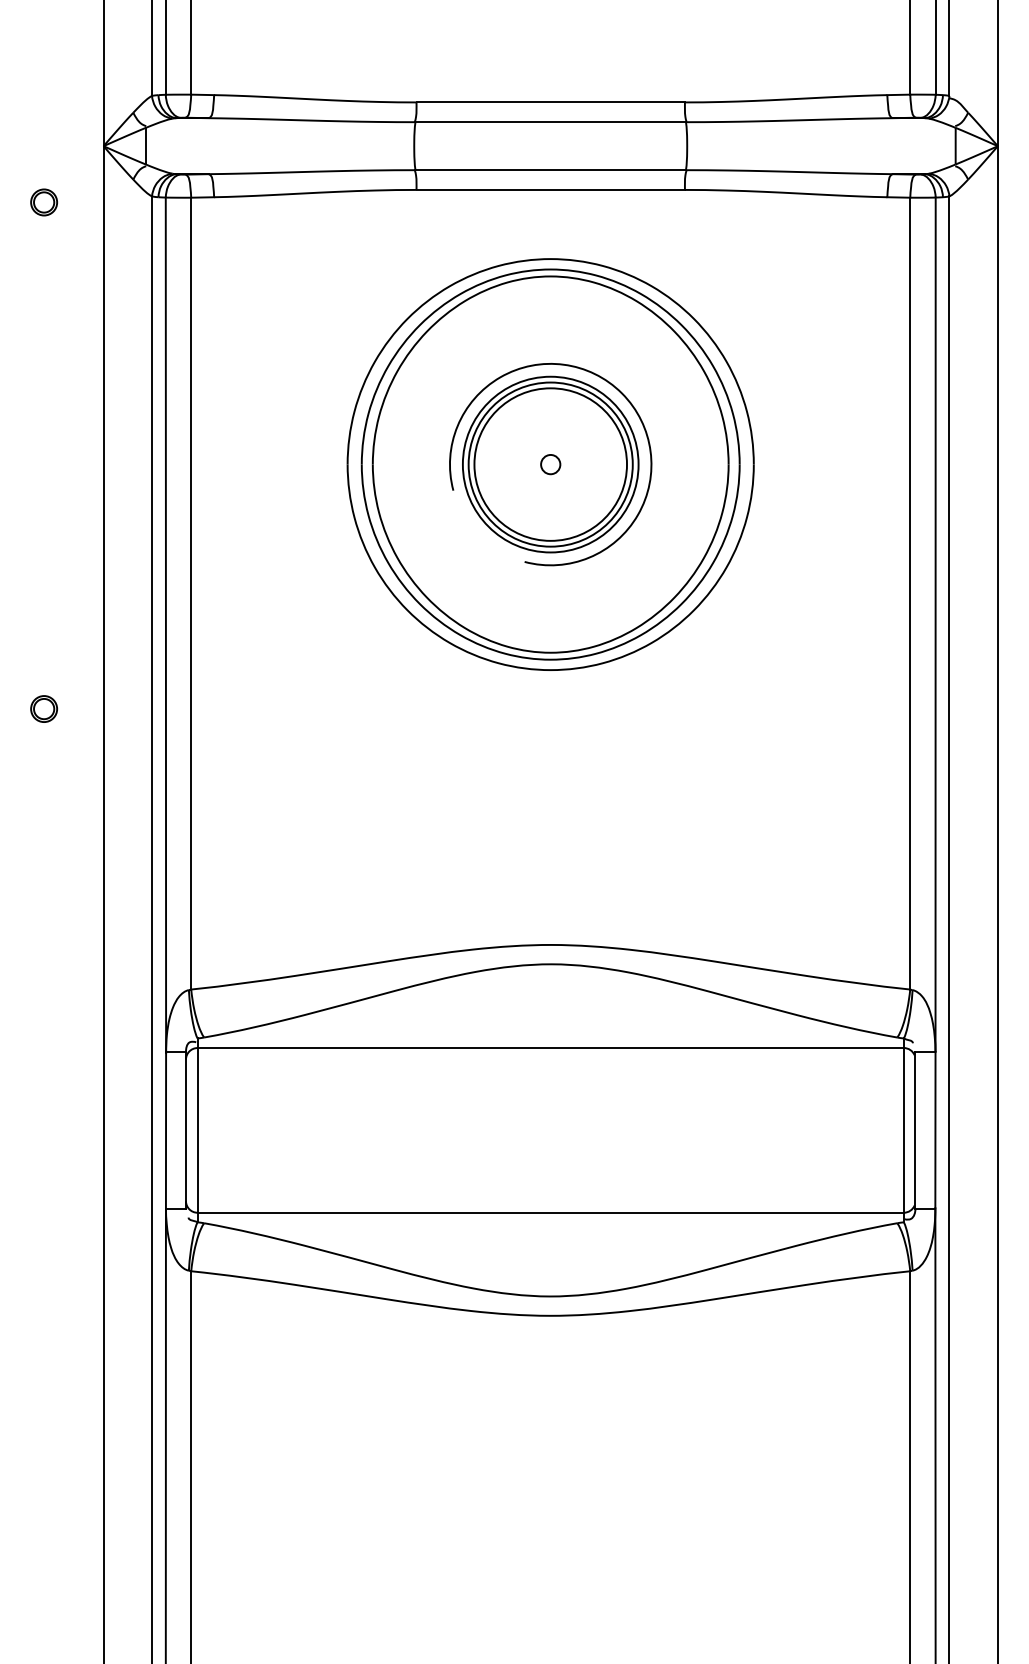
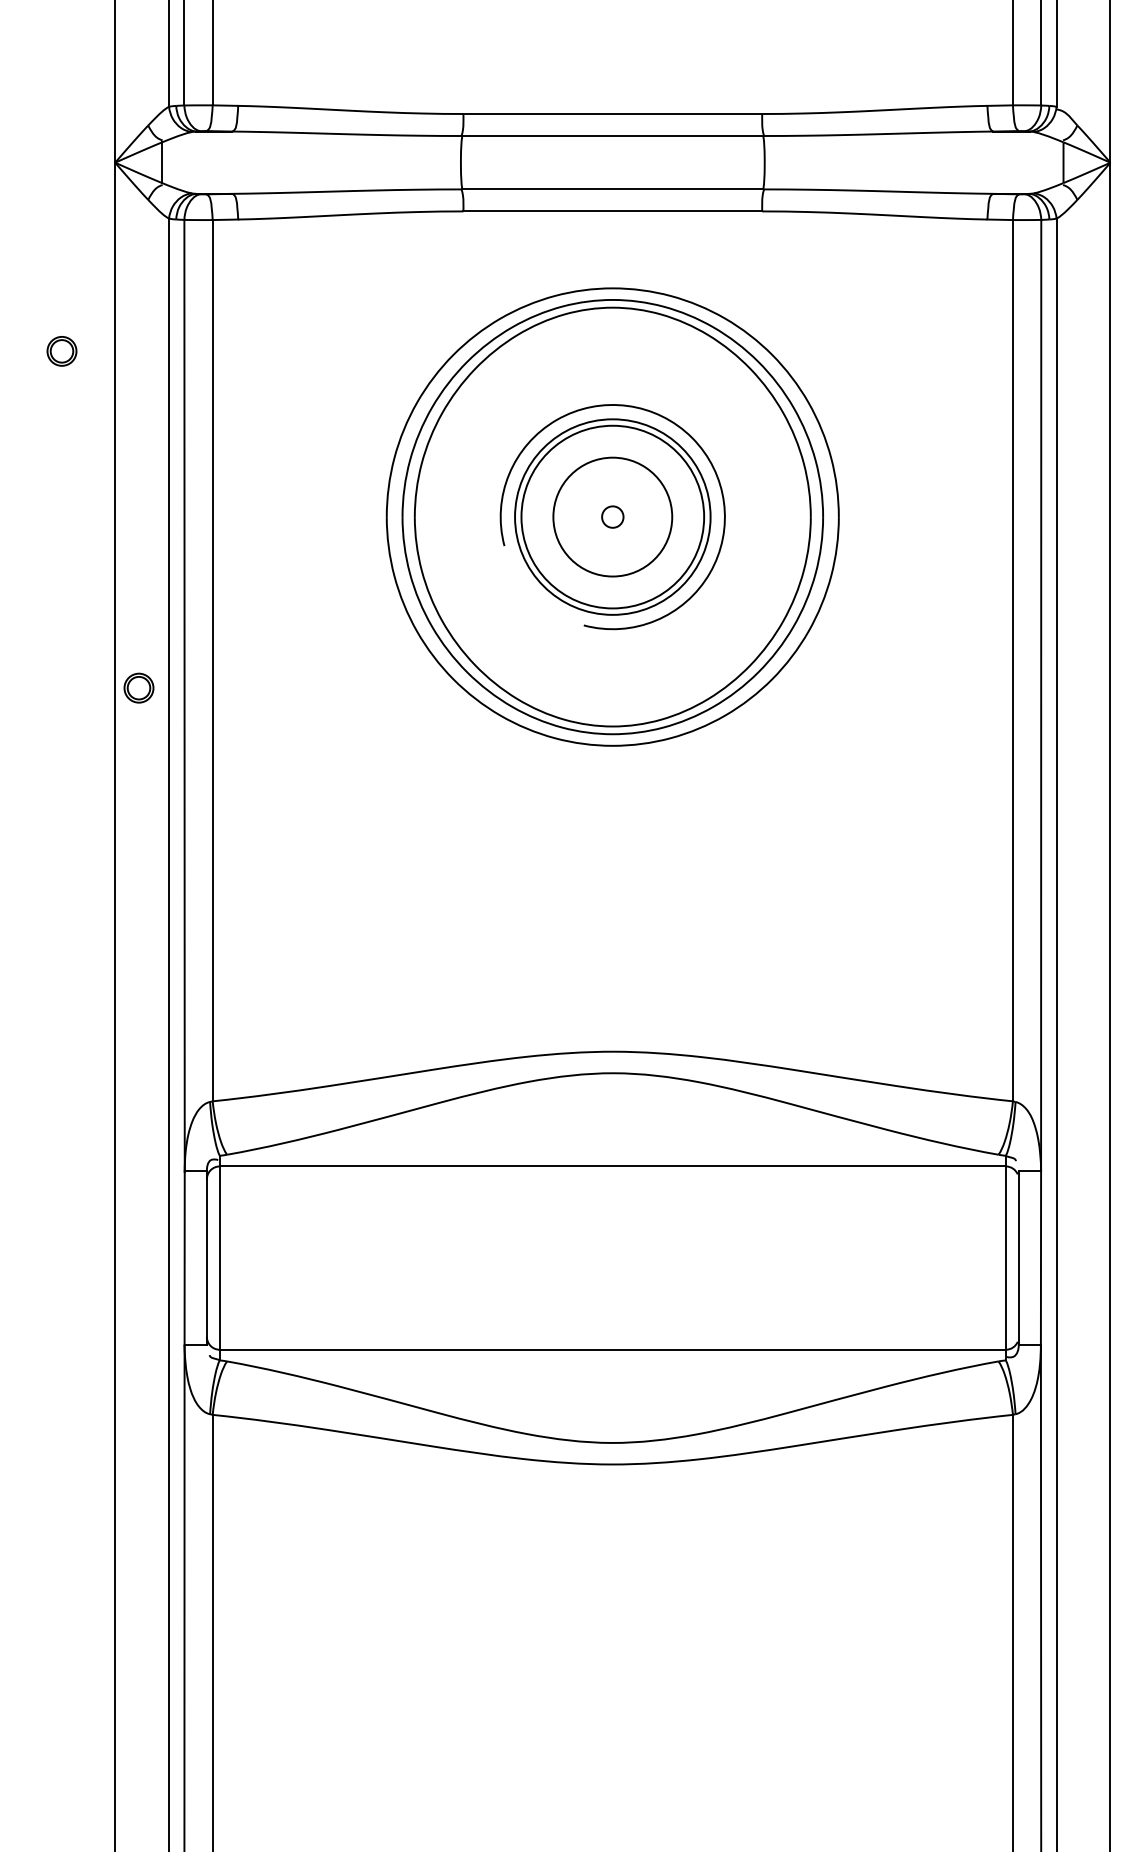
part: (43, 202) -> (61, 351), moved
circle: (550, 464) -> (612, 517), size x0.7
part: (43, 708) -> (138, 687), moved

